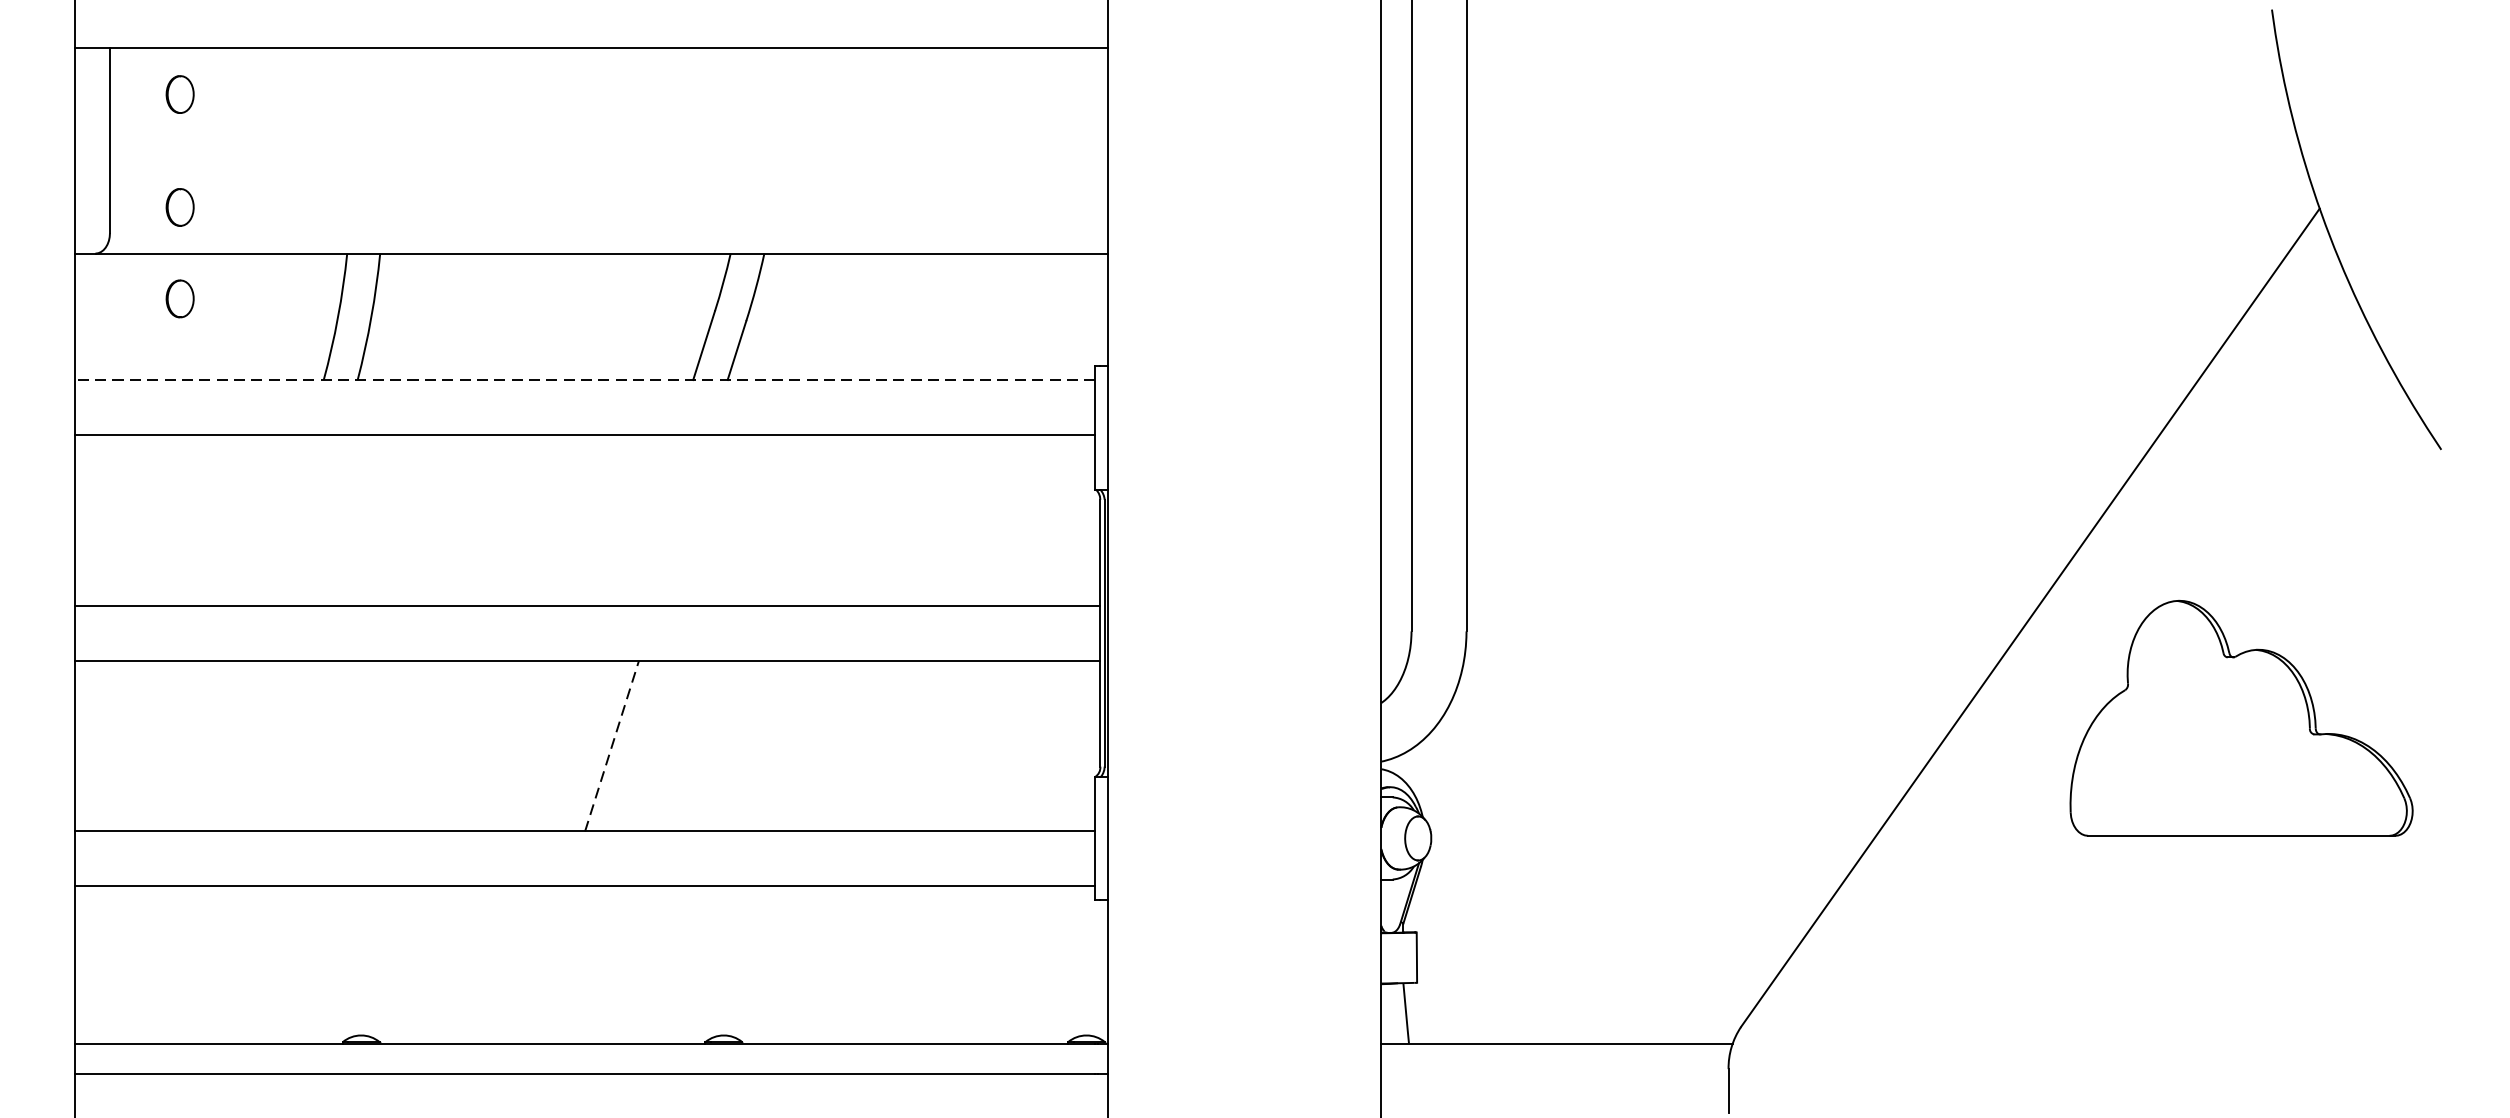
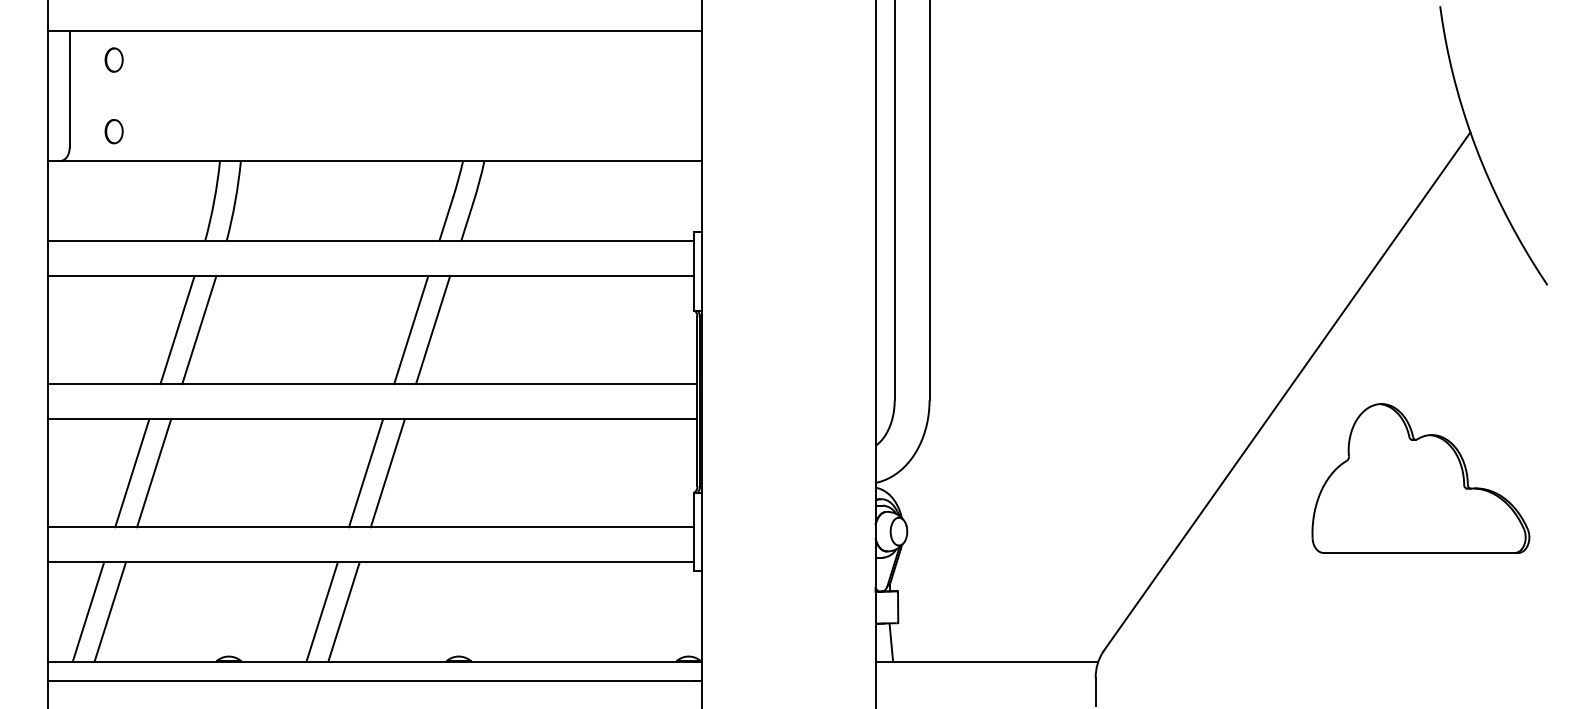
part: (179, 298) -> (113, 189), removed
line: (584, 380) -> (370, 241), dashed -> solid
line: (280, 519) -> (177, 329), added
line: (314, 519) -> (199, 329), added
line: (649, 519) -> (411, 329), added
line: (683, 519) -> (433, 329), added
part: (2240, 718) -> (1420, 478), moved
line: (209, 746) -> (132, 473), added
line: (243, 746) -> (154, 473), added
line: (576, 746) -> (365, 473), added
line: (611, 746) -> (387, 473), dashed -> solid
line: (139, 964) -> (88, 611), added
line: (174, 964) -> (110, 611), added
line: (507, 964) -> (321, 611), added
line: (541, 964) -> (343, 611), added

